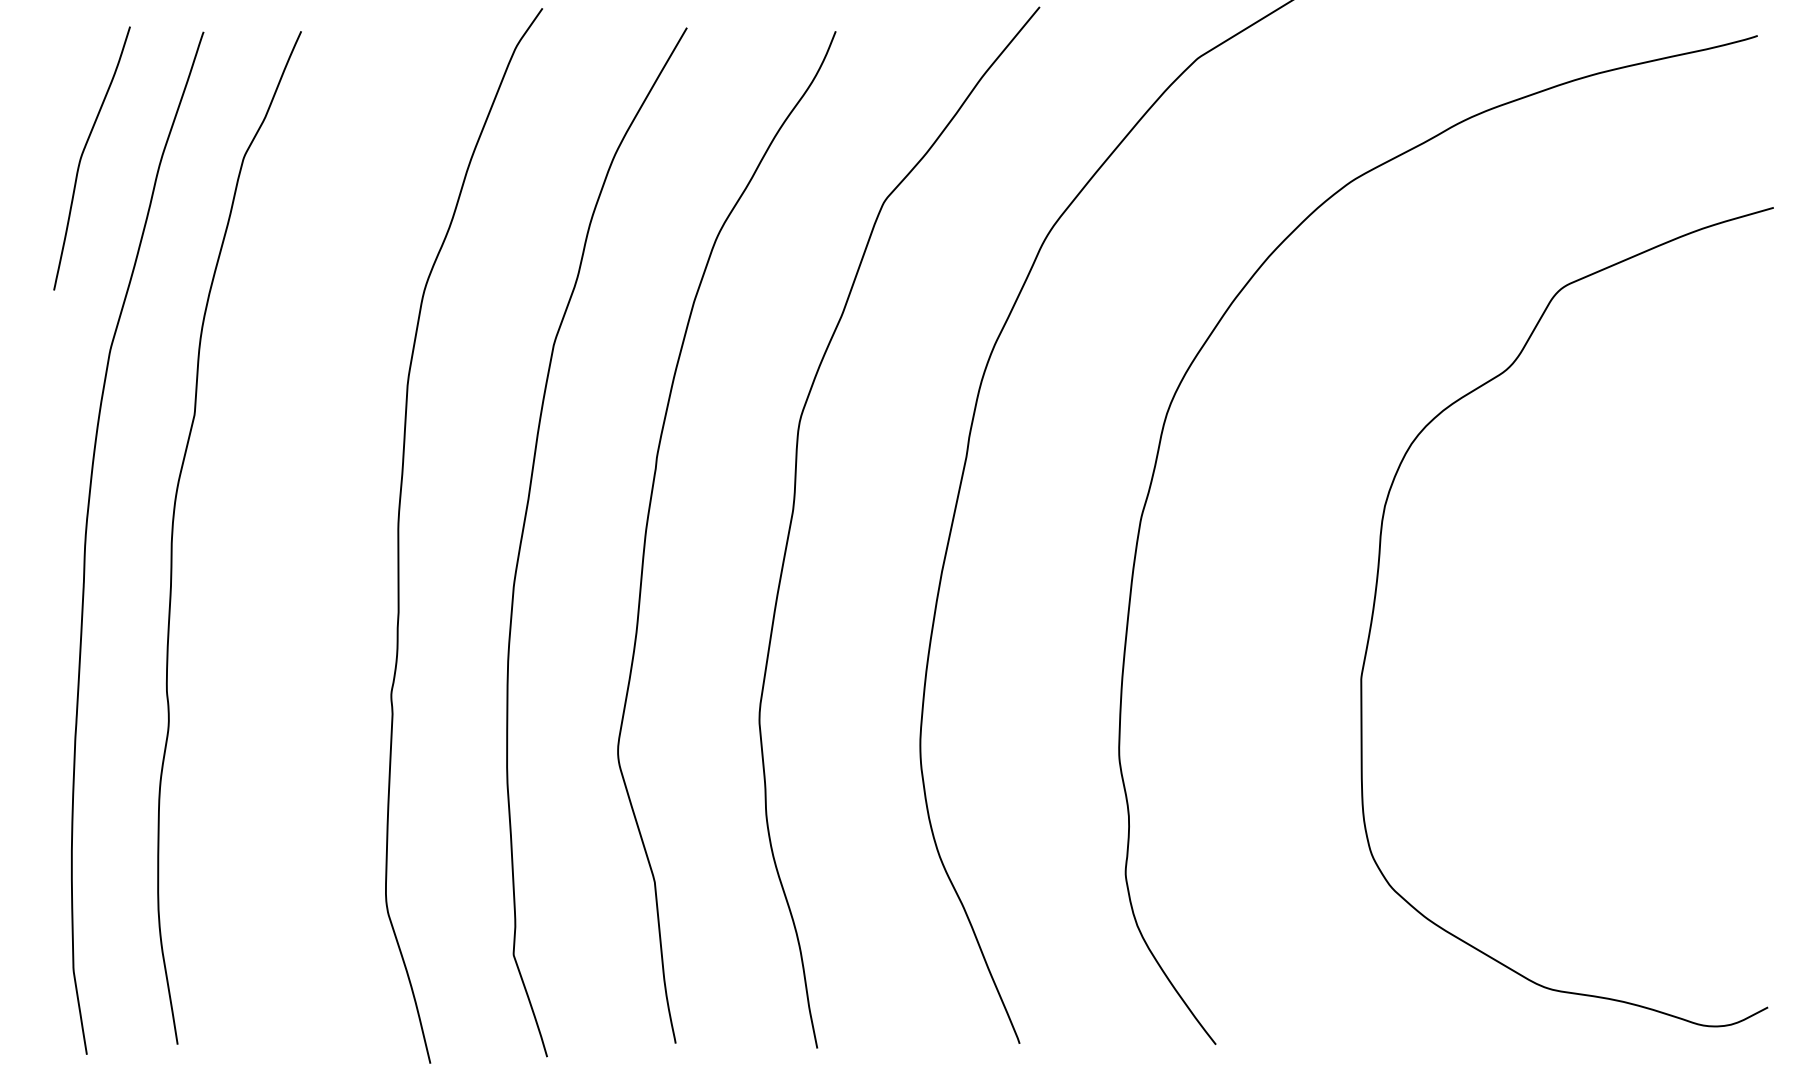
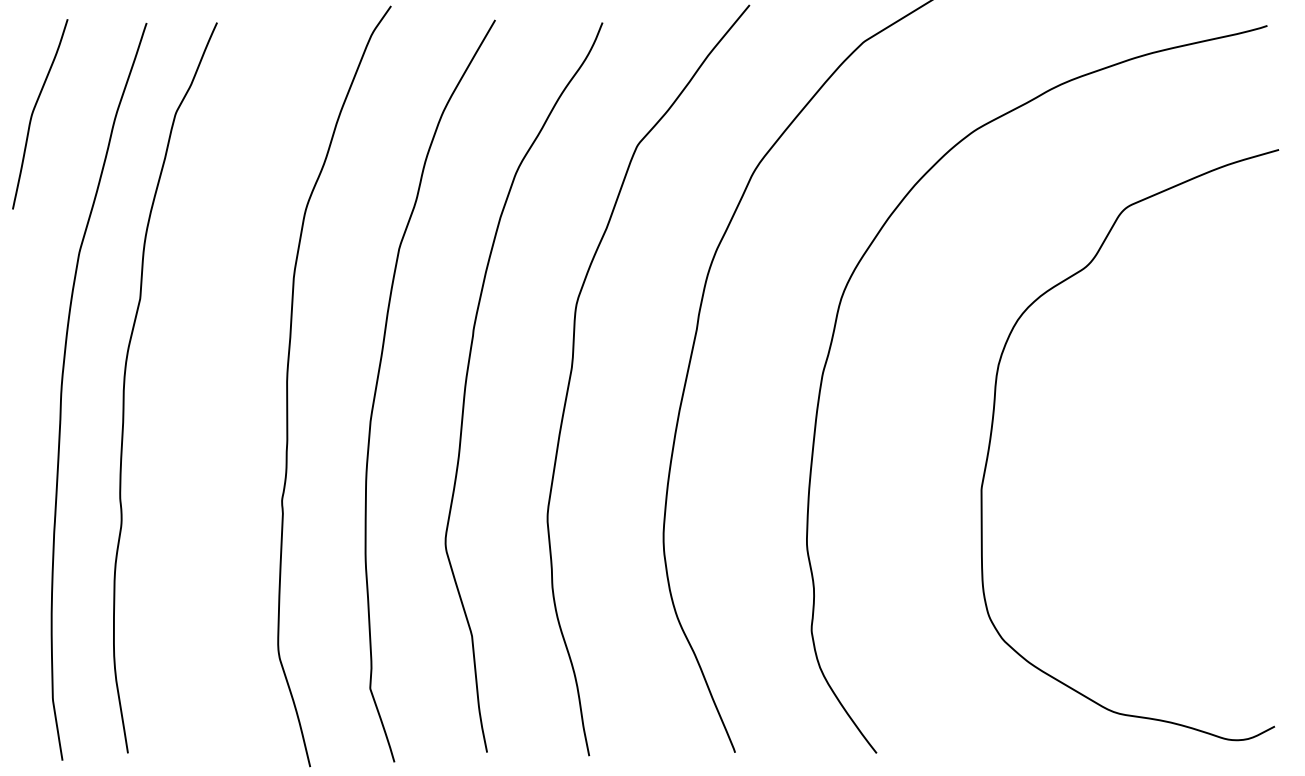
curve: (82, 157) -> (33, 113), moved

